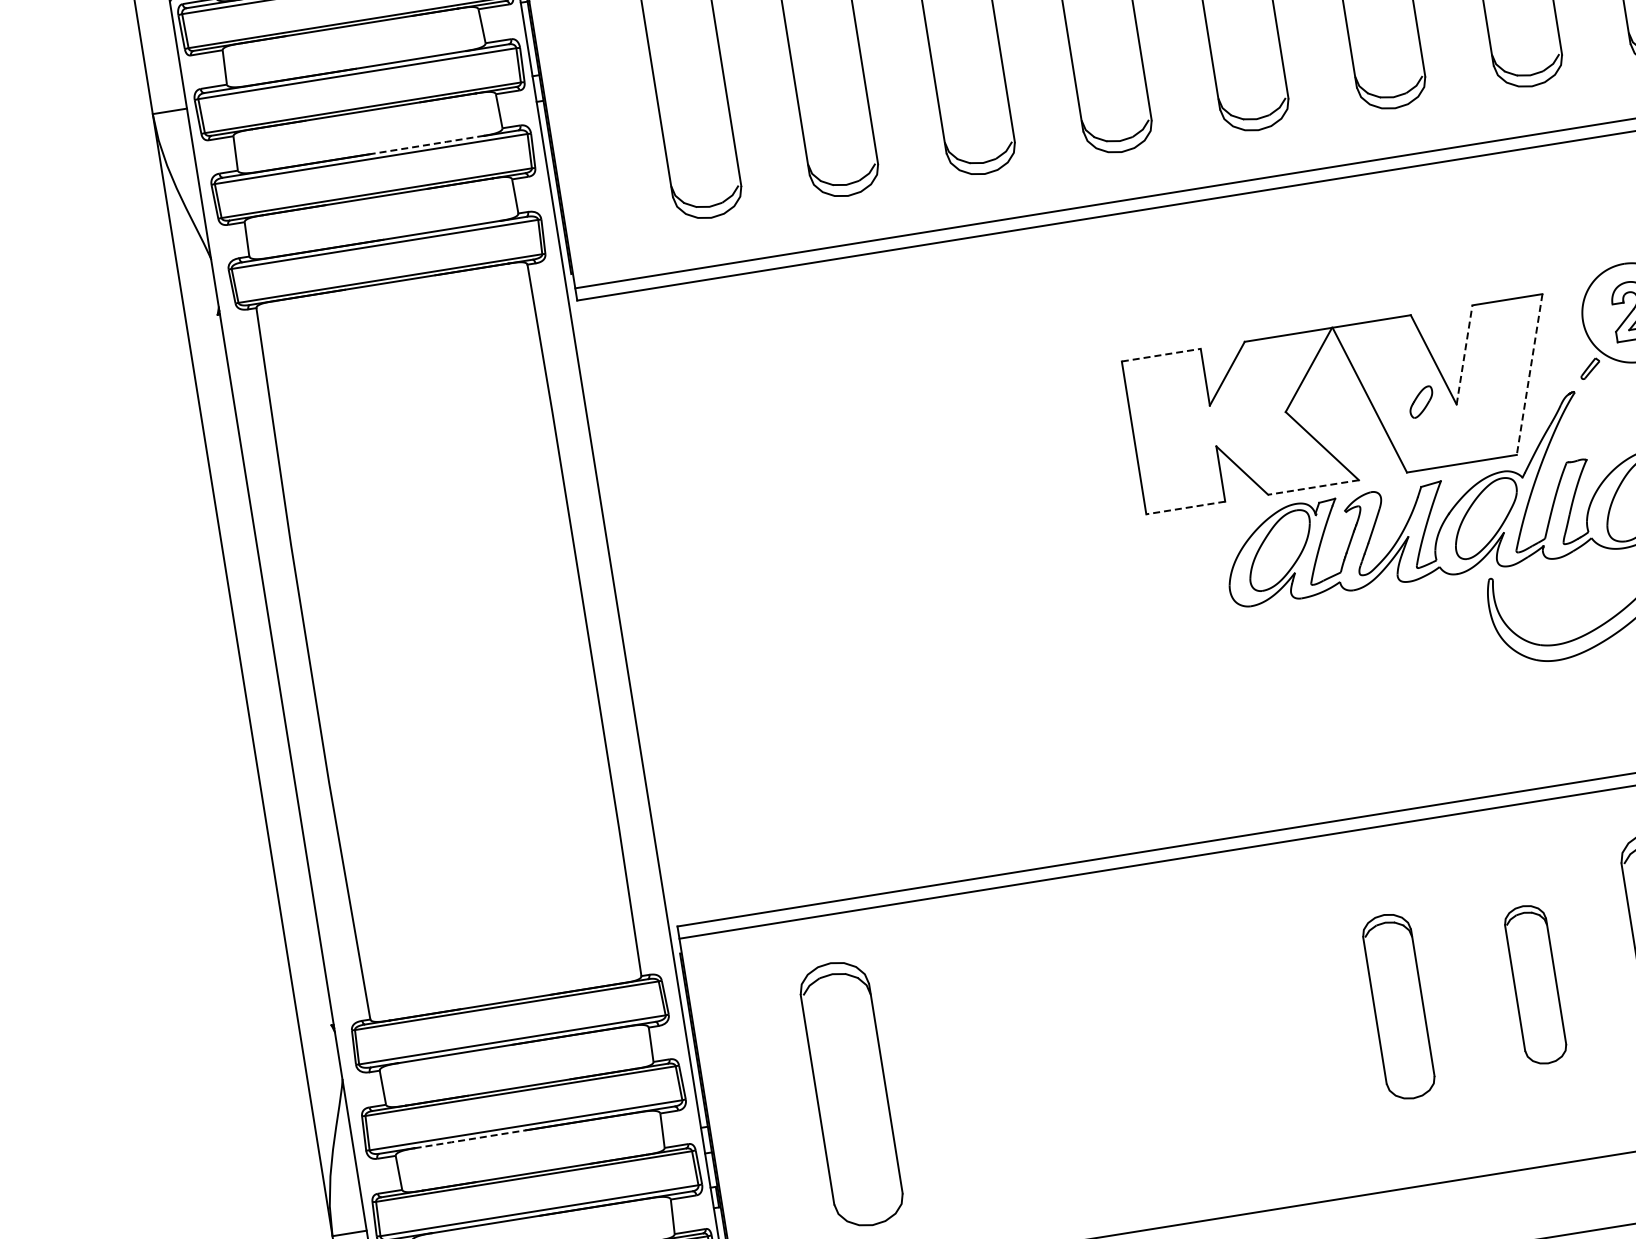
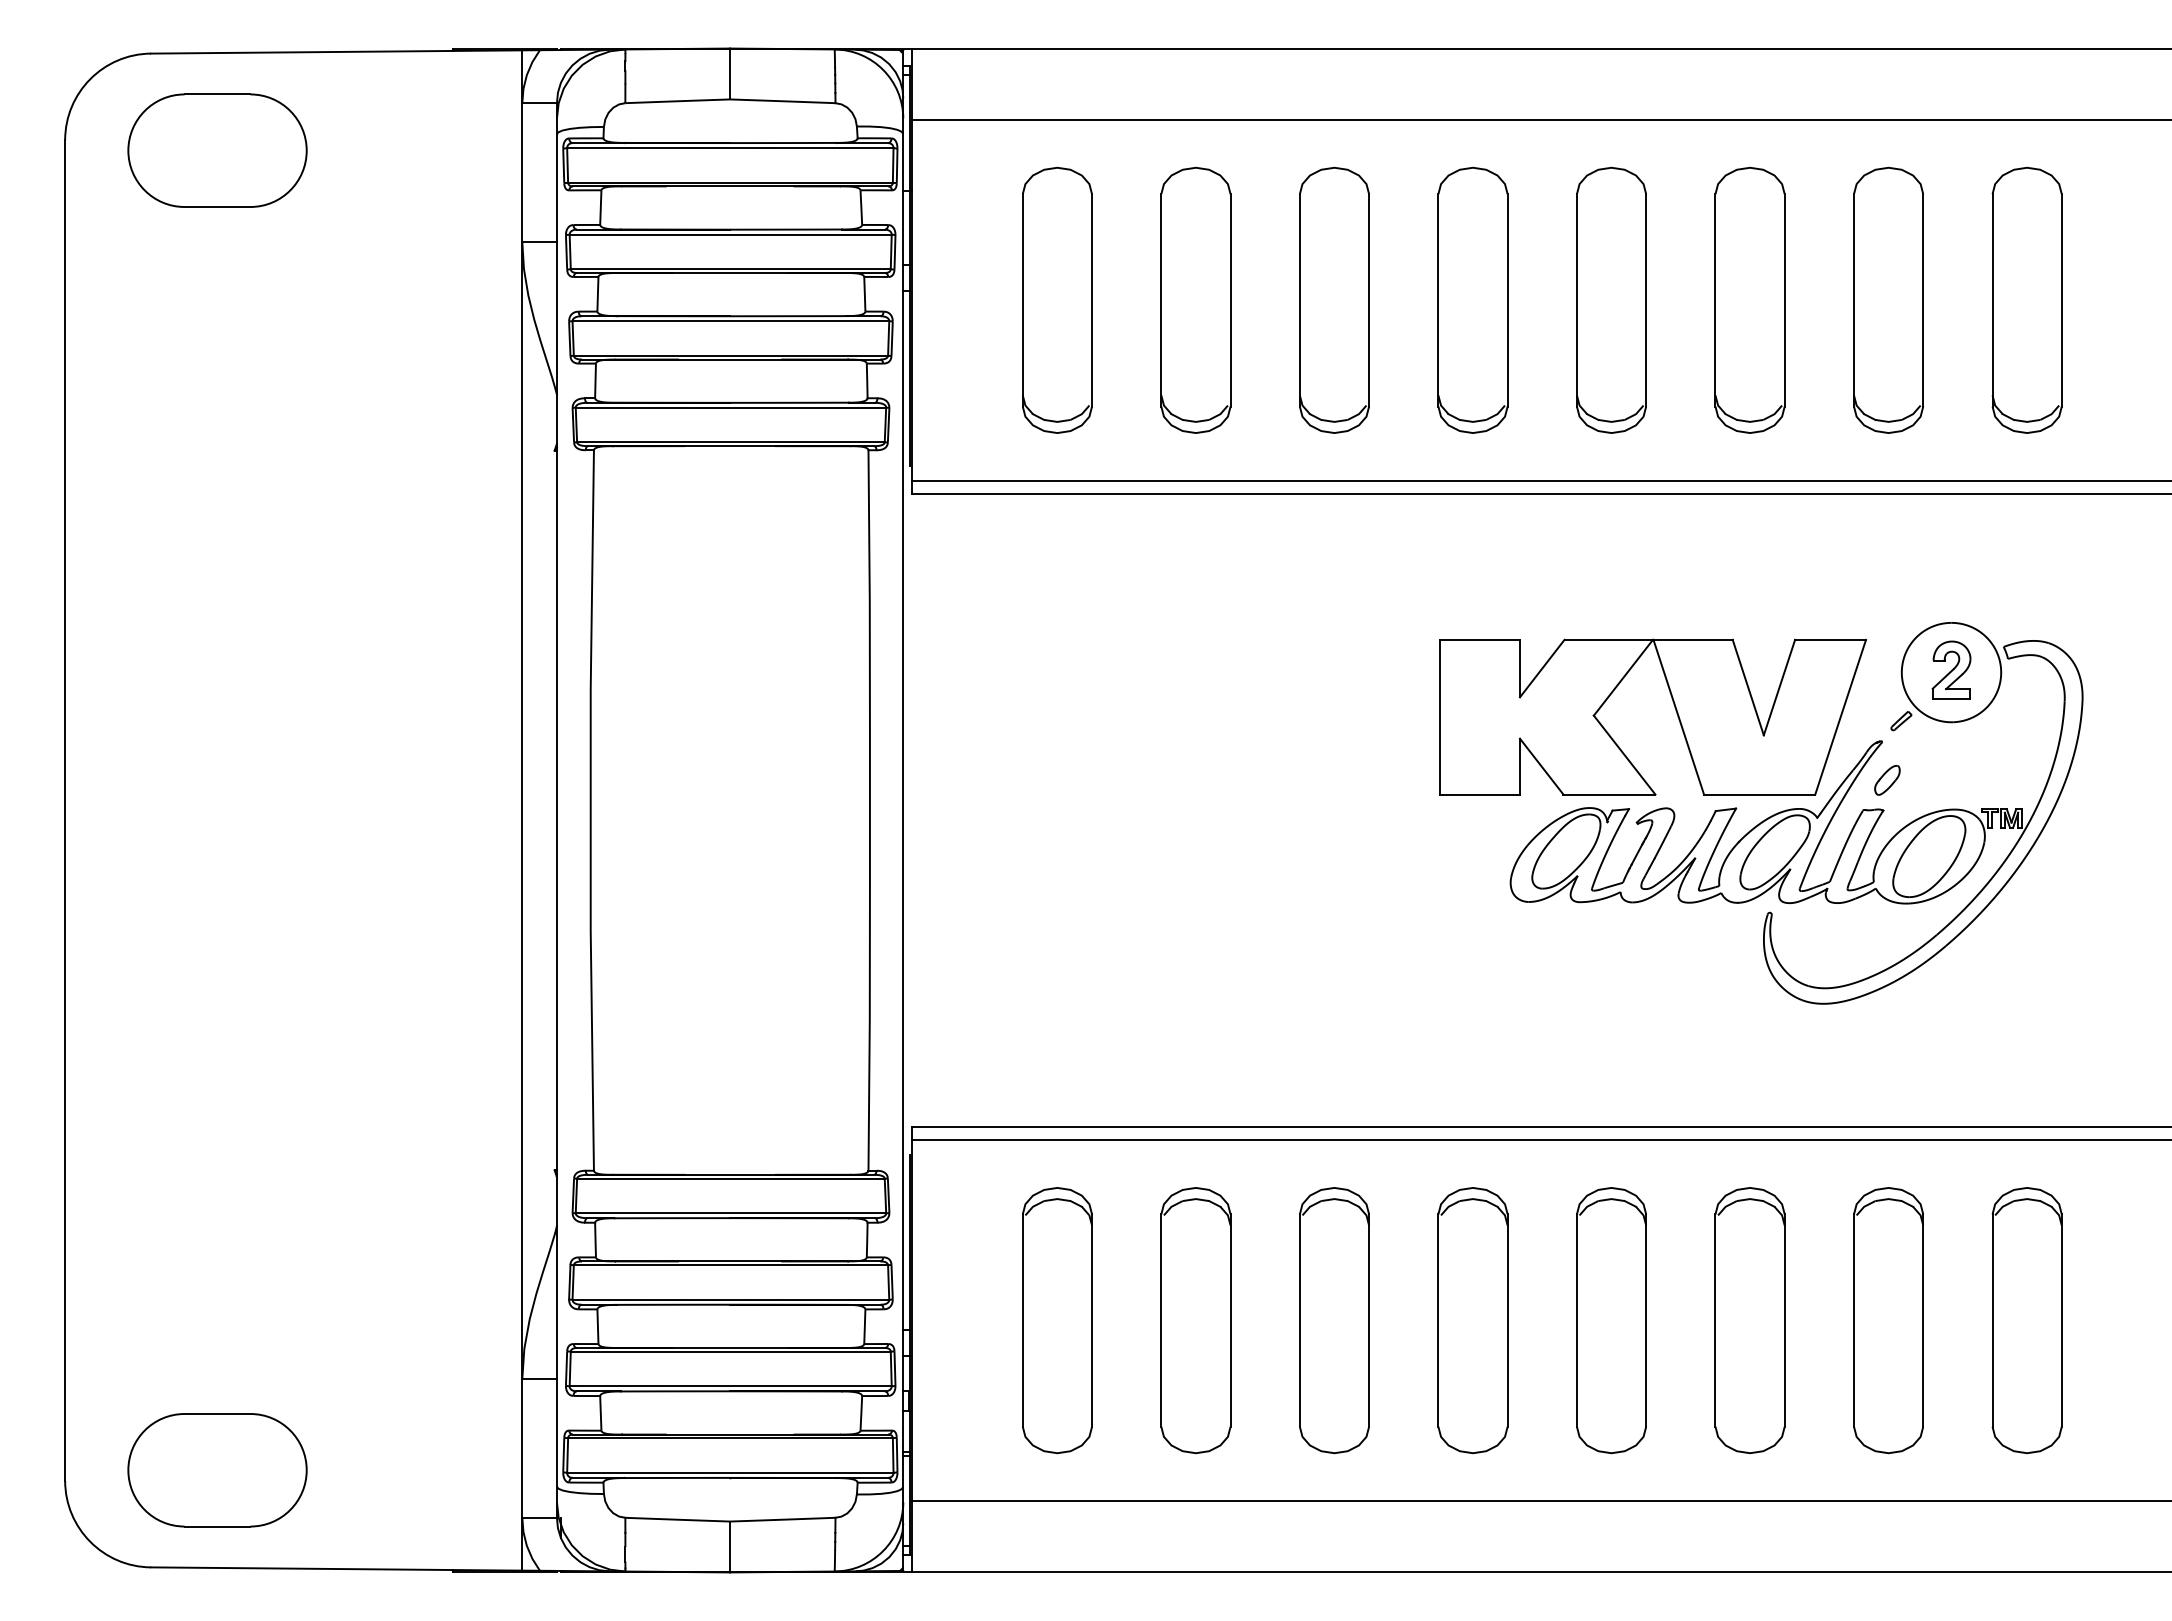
line: (426, 145) -> (787, 316), dashed -> solid
line: (1161, 354) -> (1480, 639), dashed -> solid
line: (1464, 354) -> (1779, 687), dashed -> solid
line: (1529, 374) -> (1840, 717), dashed -> solid
part: (1421, 402) -> (1887, 780), moved
line: (1313, 487) -> (1609, 794), dashed -> solid
line: (1186, 507) -> (1480, 794), dashed -> solid
part: (1535, 984) -> (1749, 1320), size x1.67
part: (1398, 1006) -> (1611, 1320), size x1.43
part: (1261, 1028) -> (1472, 1320), added
part: (1125, 1050) -> (1334, 1320), added
part: (988, 1072) -> (1195, 1320), added
line: (470, 1139) -> (673, 1304), dashed -> solid

